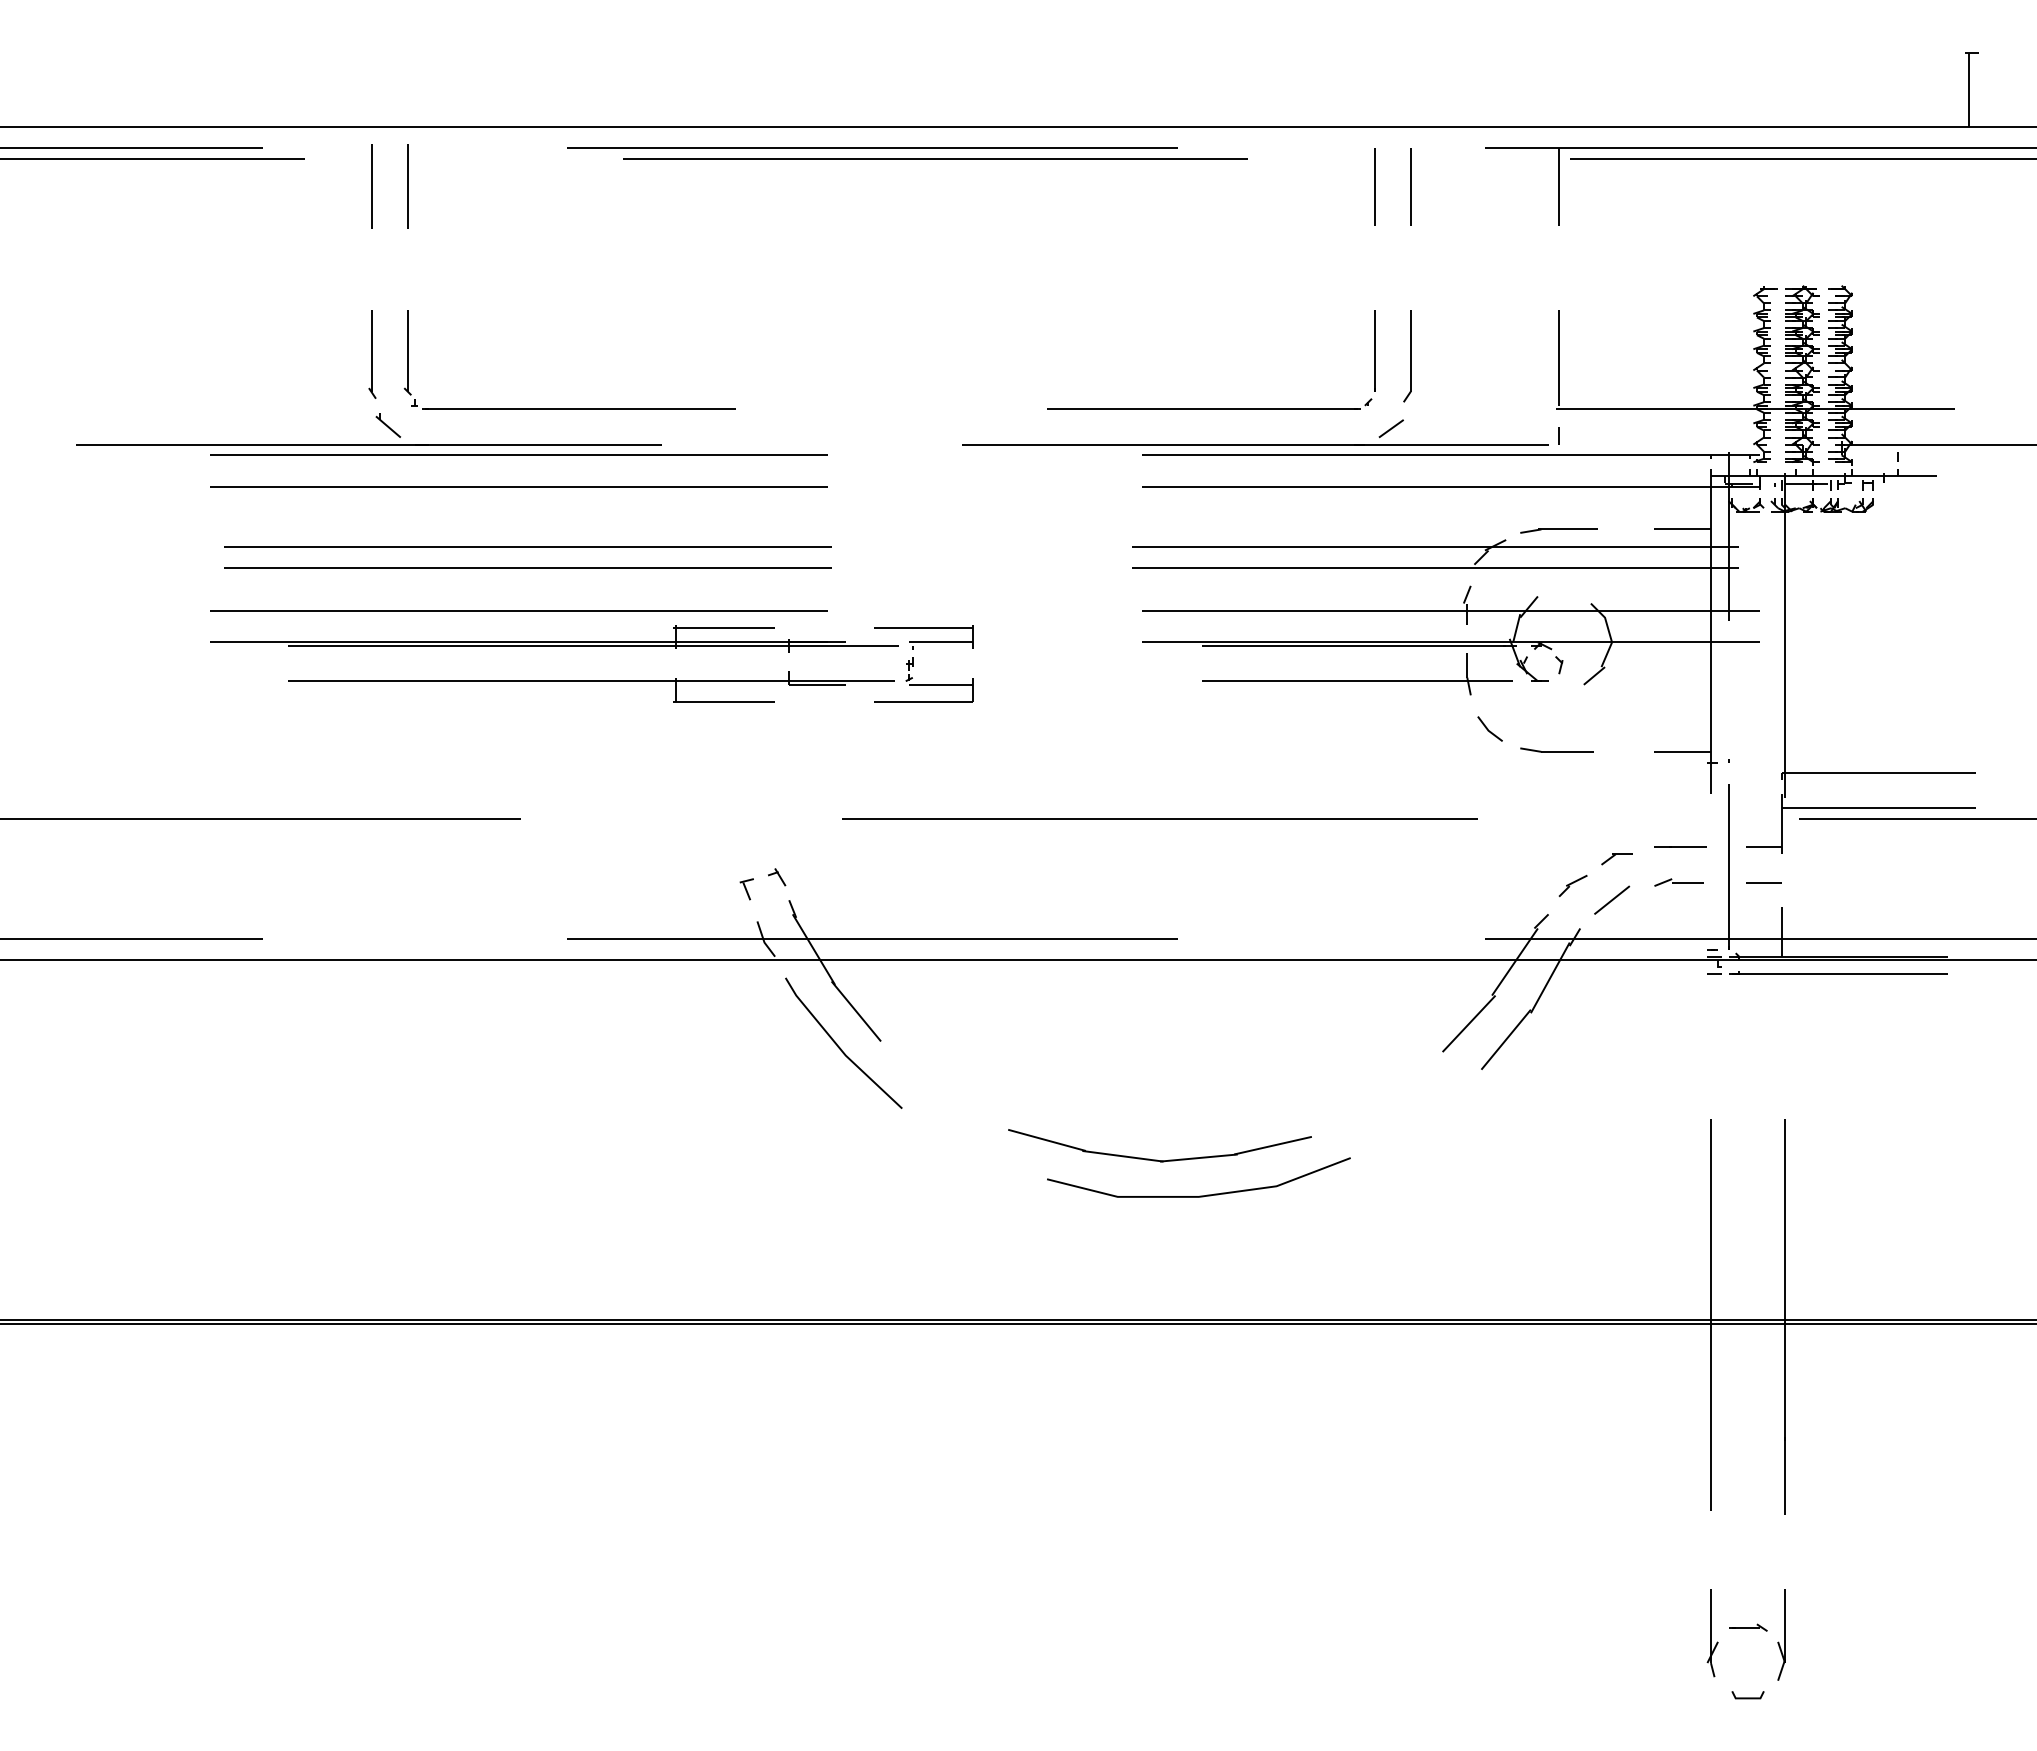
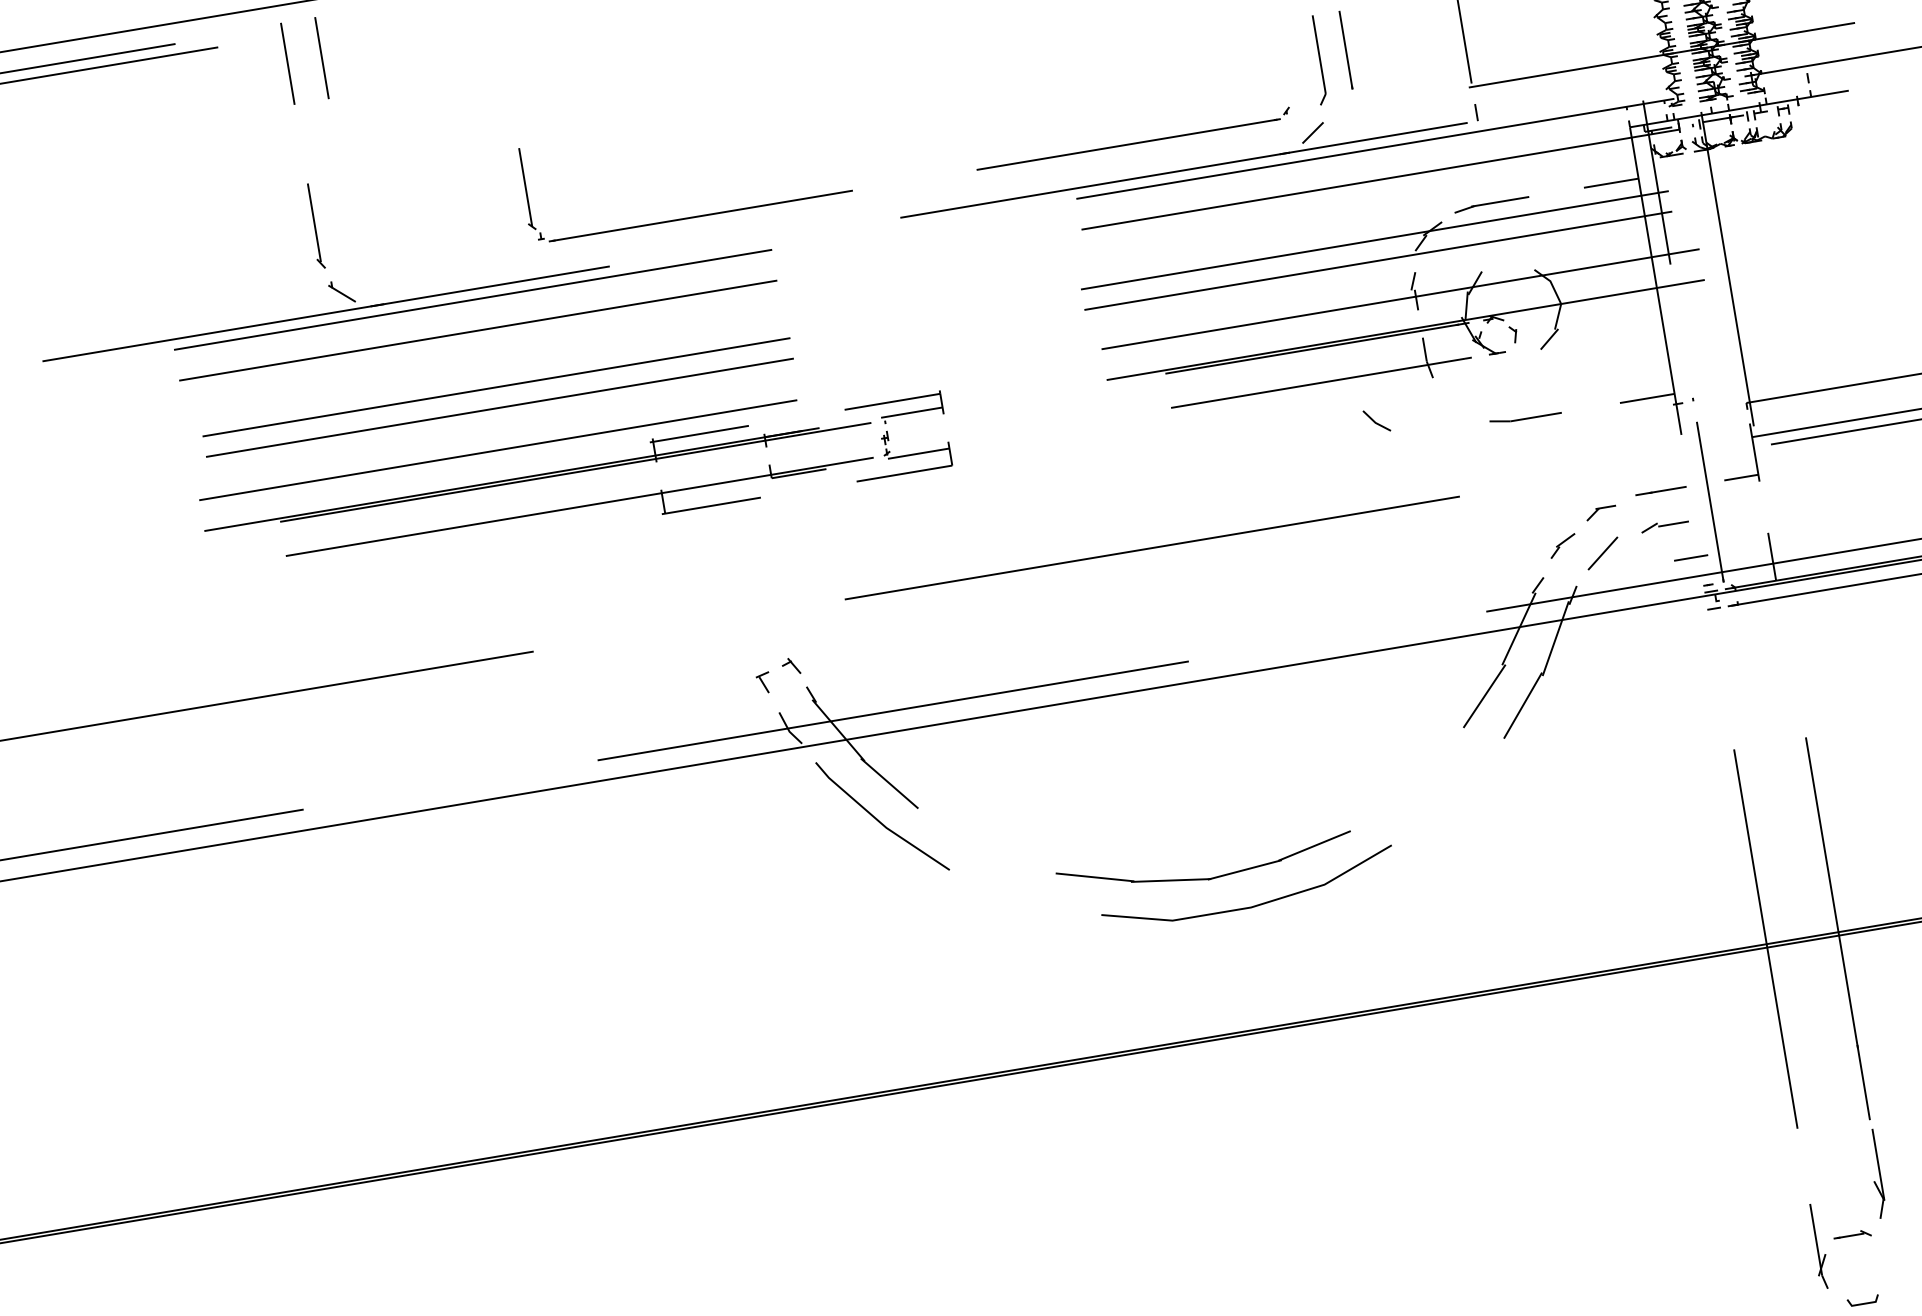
line: (1374, 350) -> (1344, 49), moved
part: (569, 408) -> (691, 216), moved
line: (1488, 728) -> (1375, 420), moved
line: (1763, 882) -> (1690, 557), moved
part: (1781, 1634) -> (1876, 1173), moved

